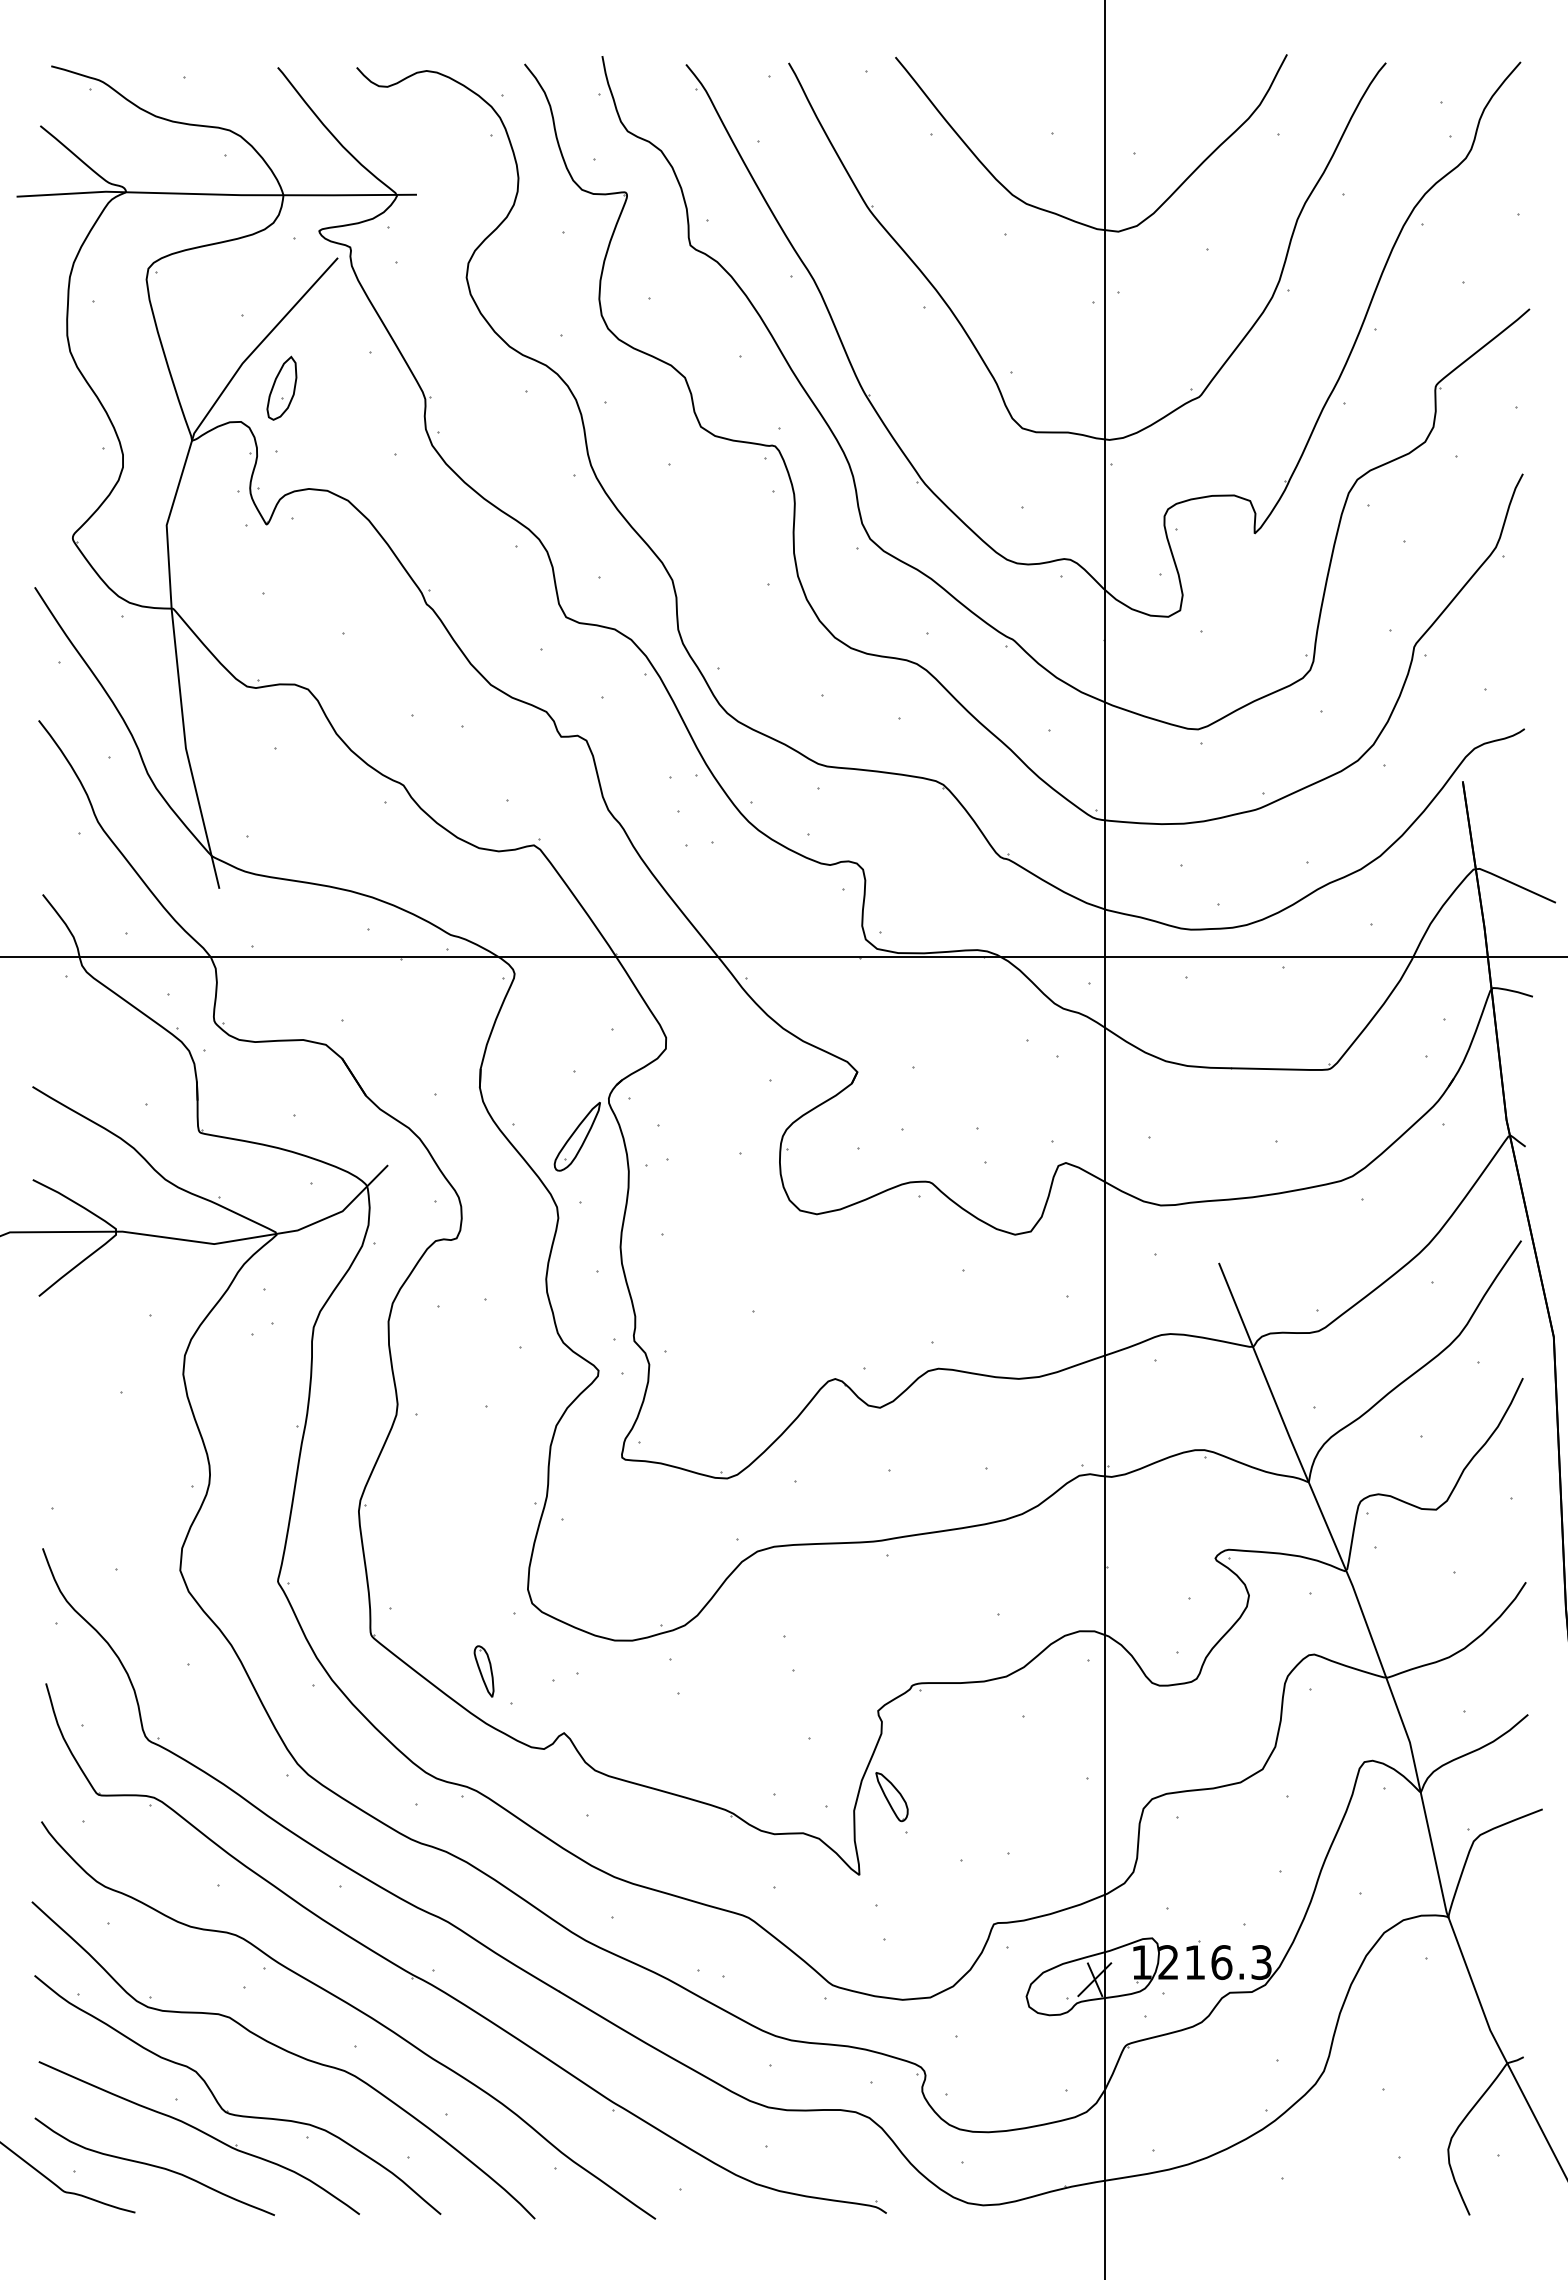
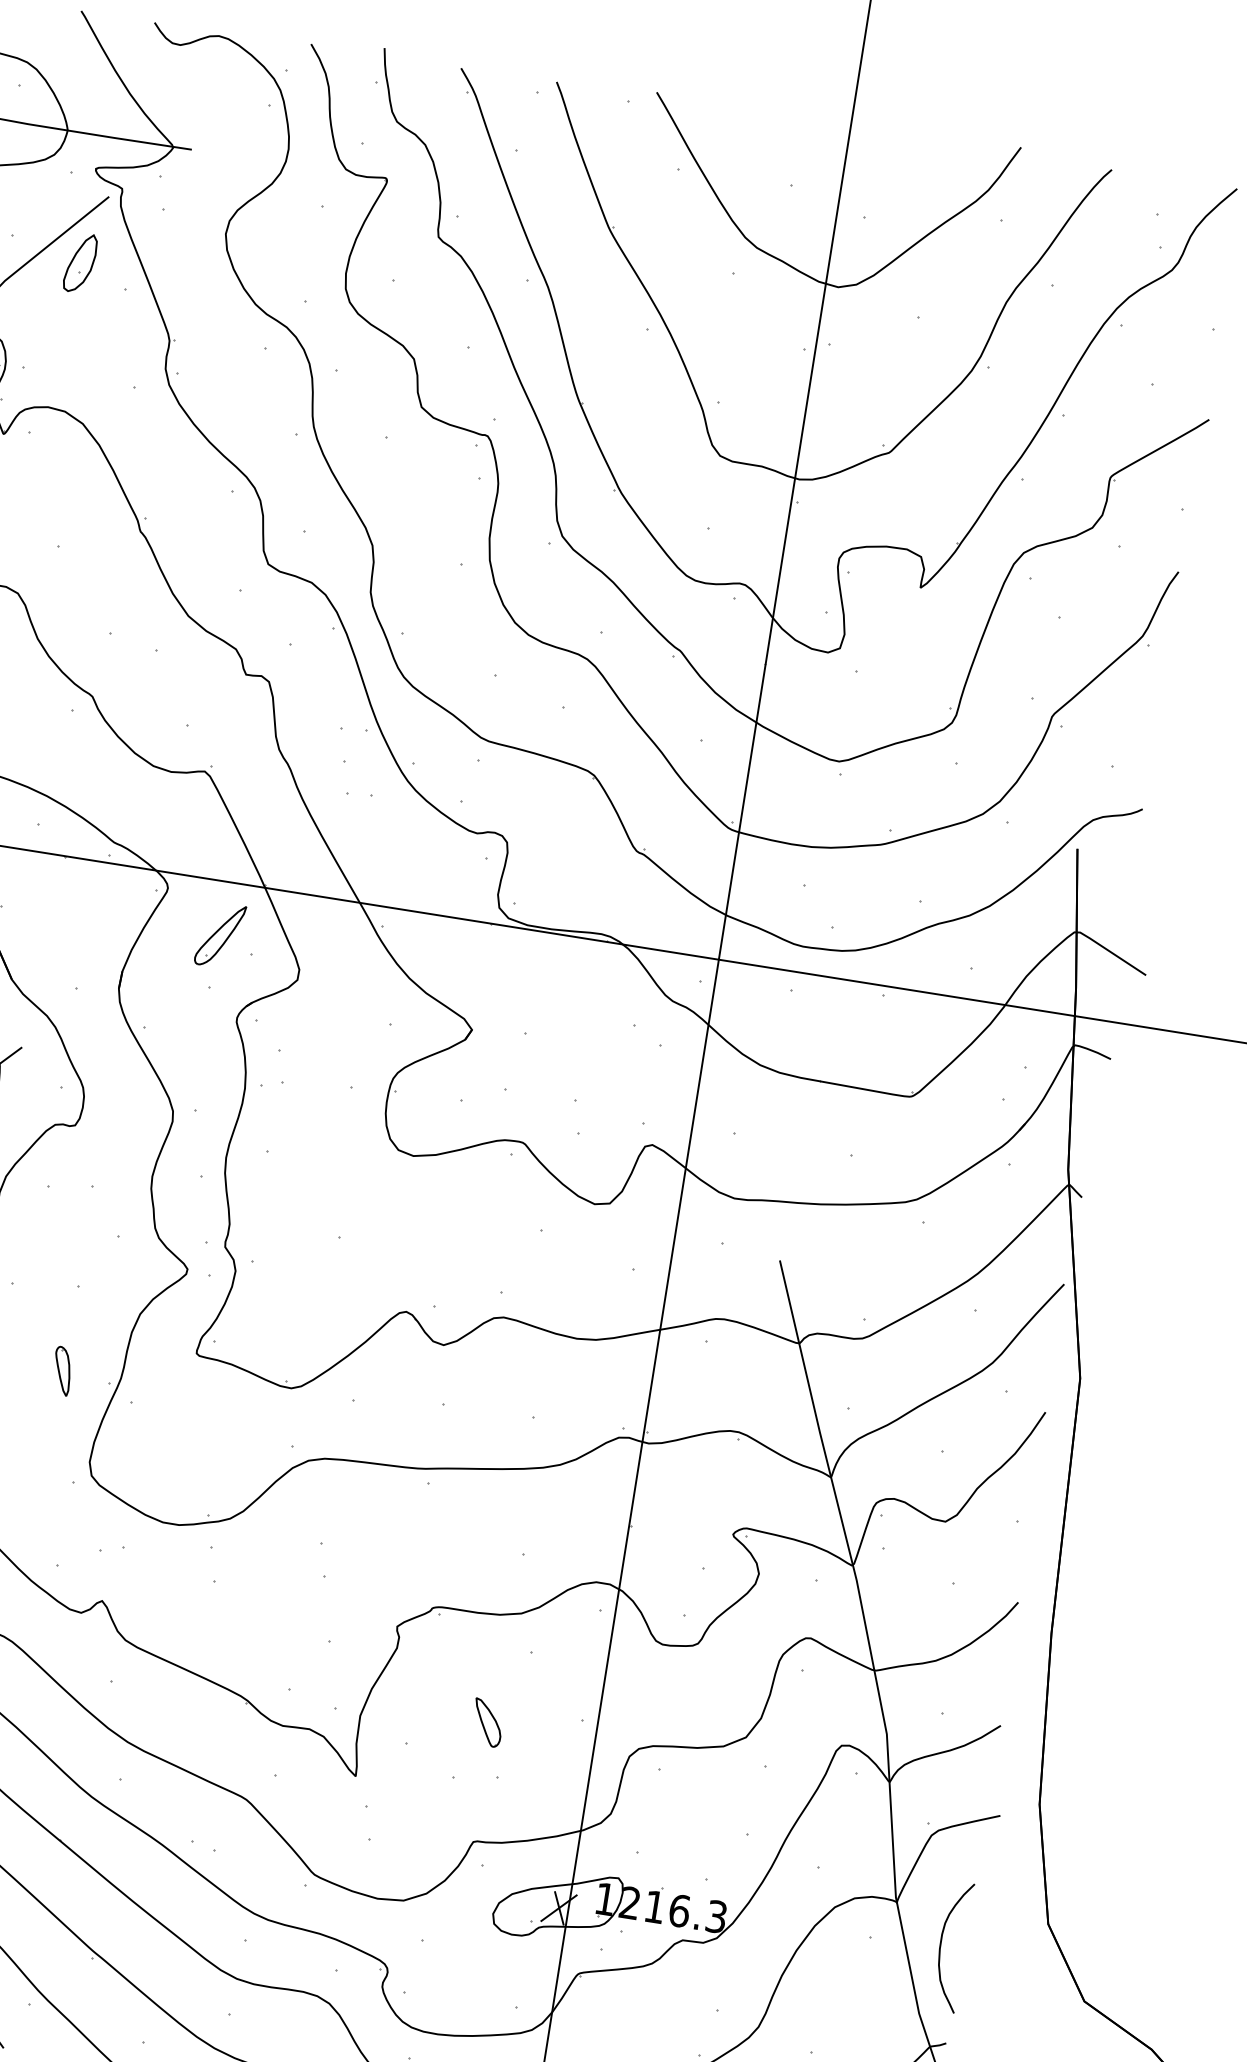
part: (281, 387) -> (80, 262), moved
part: (576, 1136) -> (219, 934), moved
part: (483, 1671) -> (61, 1371), moved
part: (891, 1797) -> (487, 1723), moved
curve: (1502, 1954) -> (941, 1944), added

